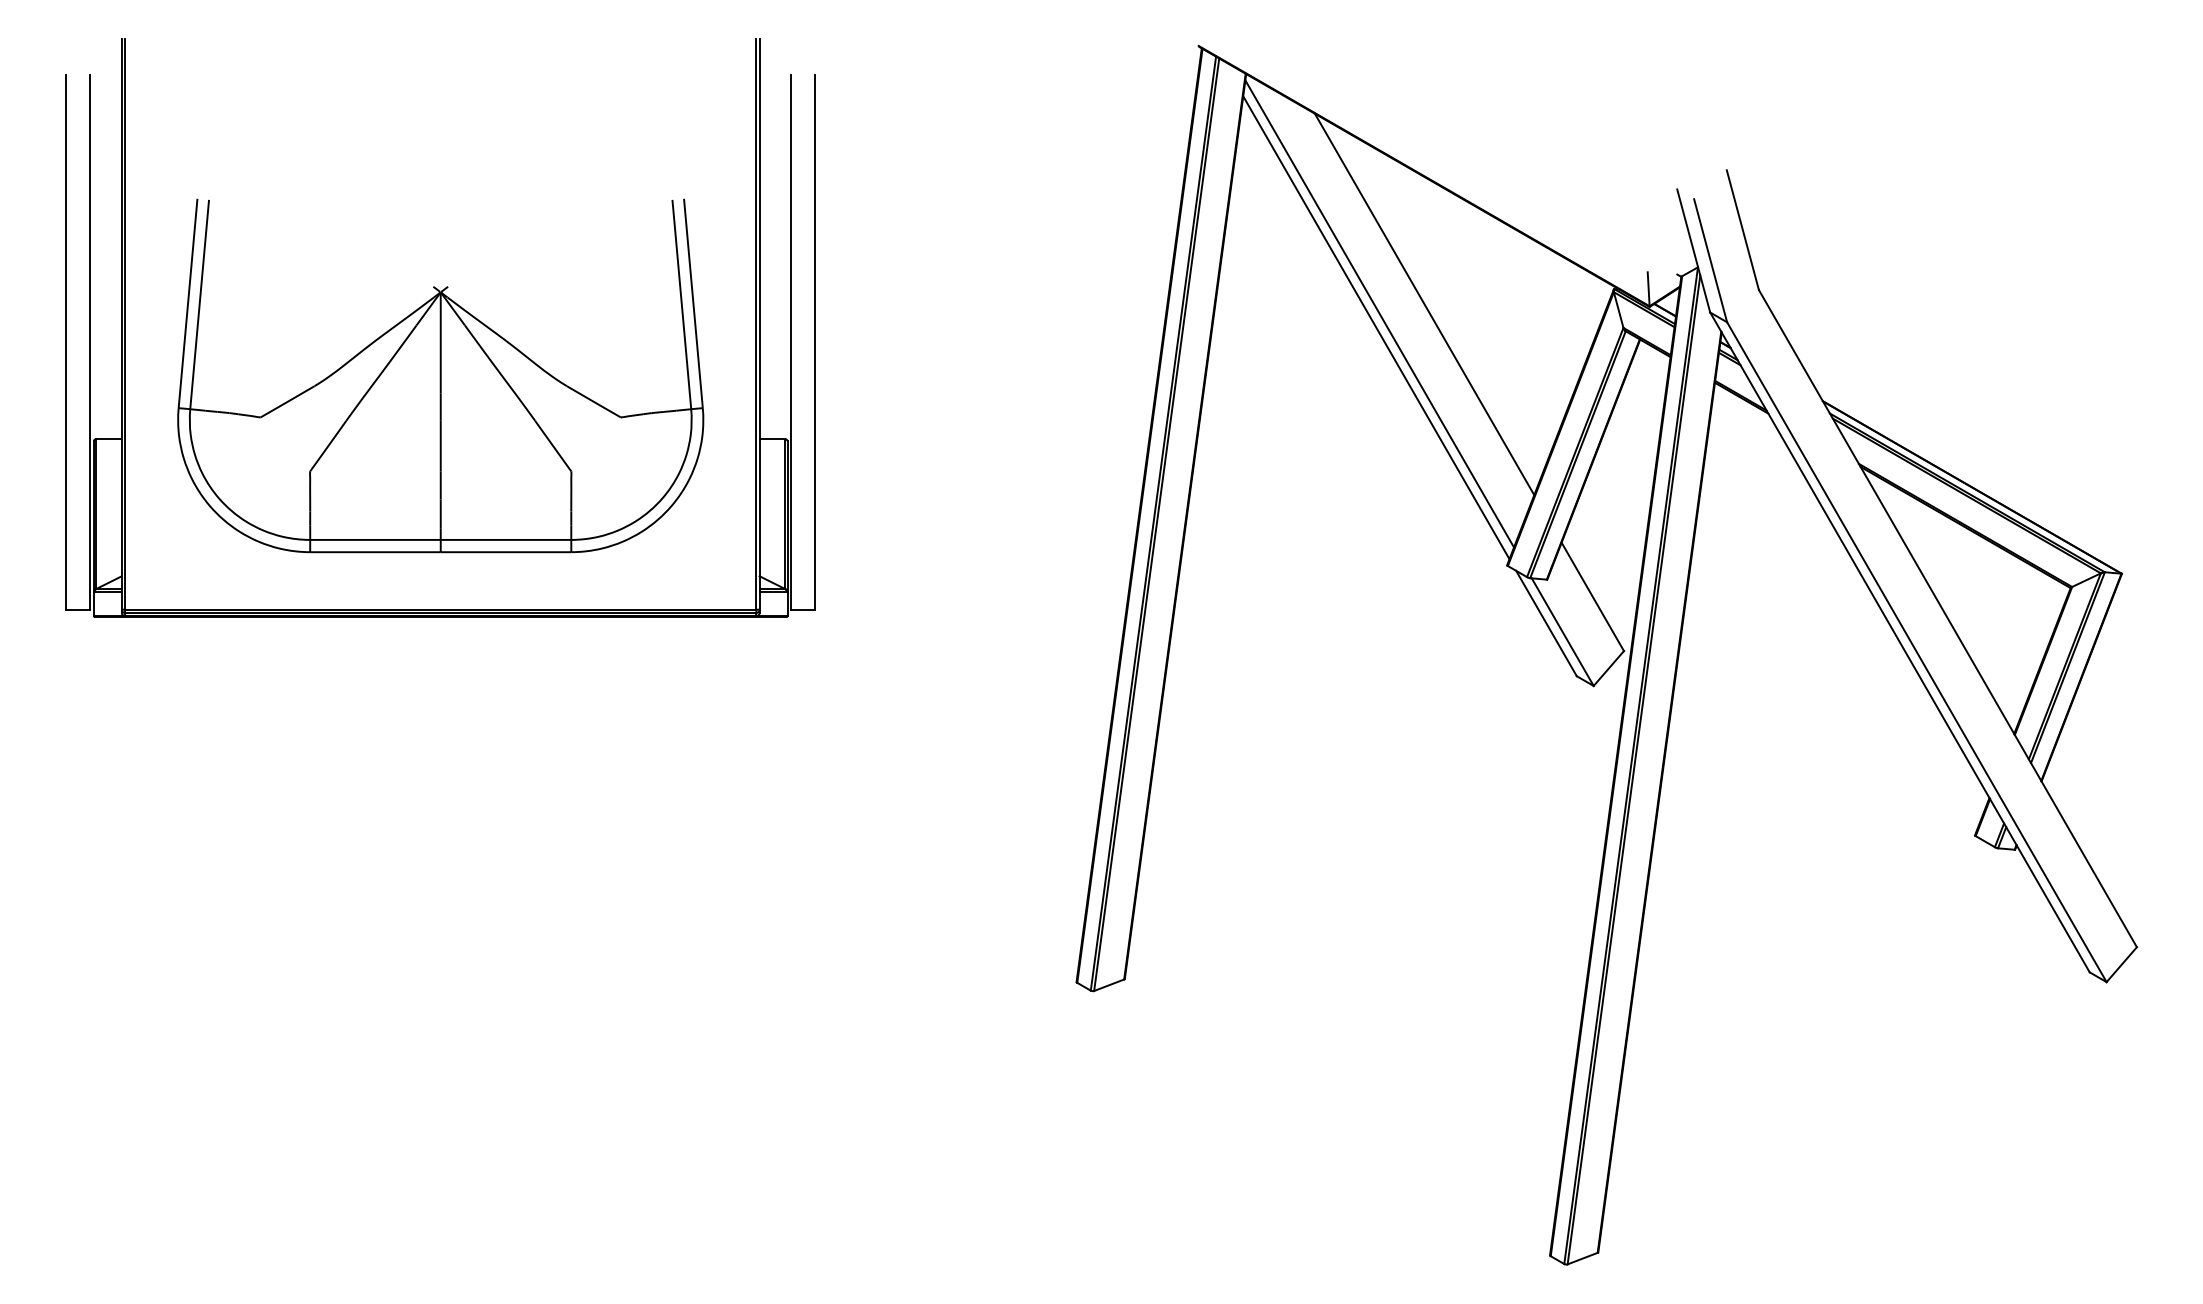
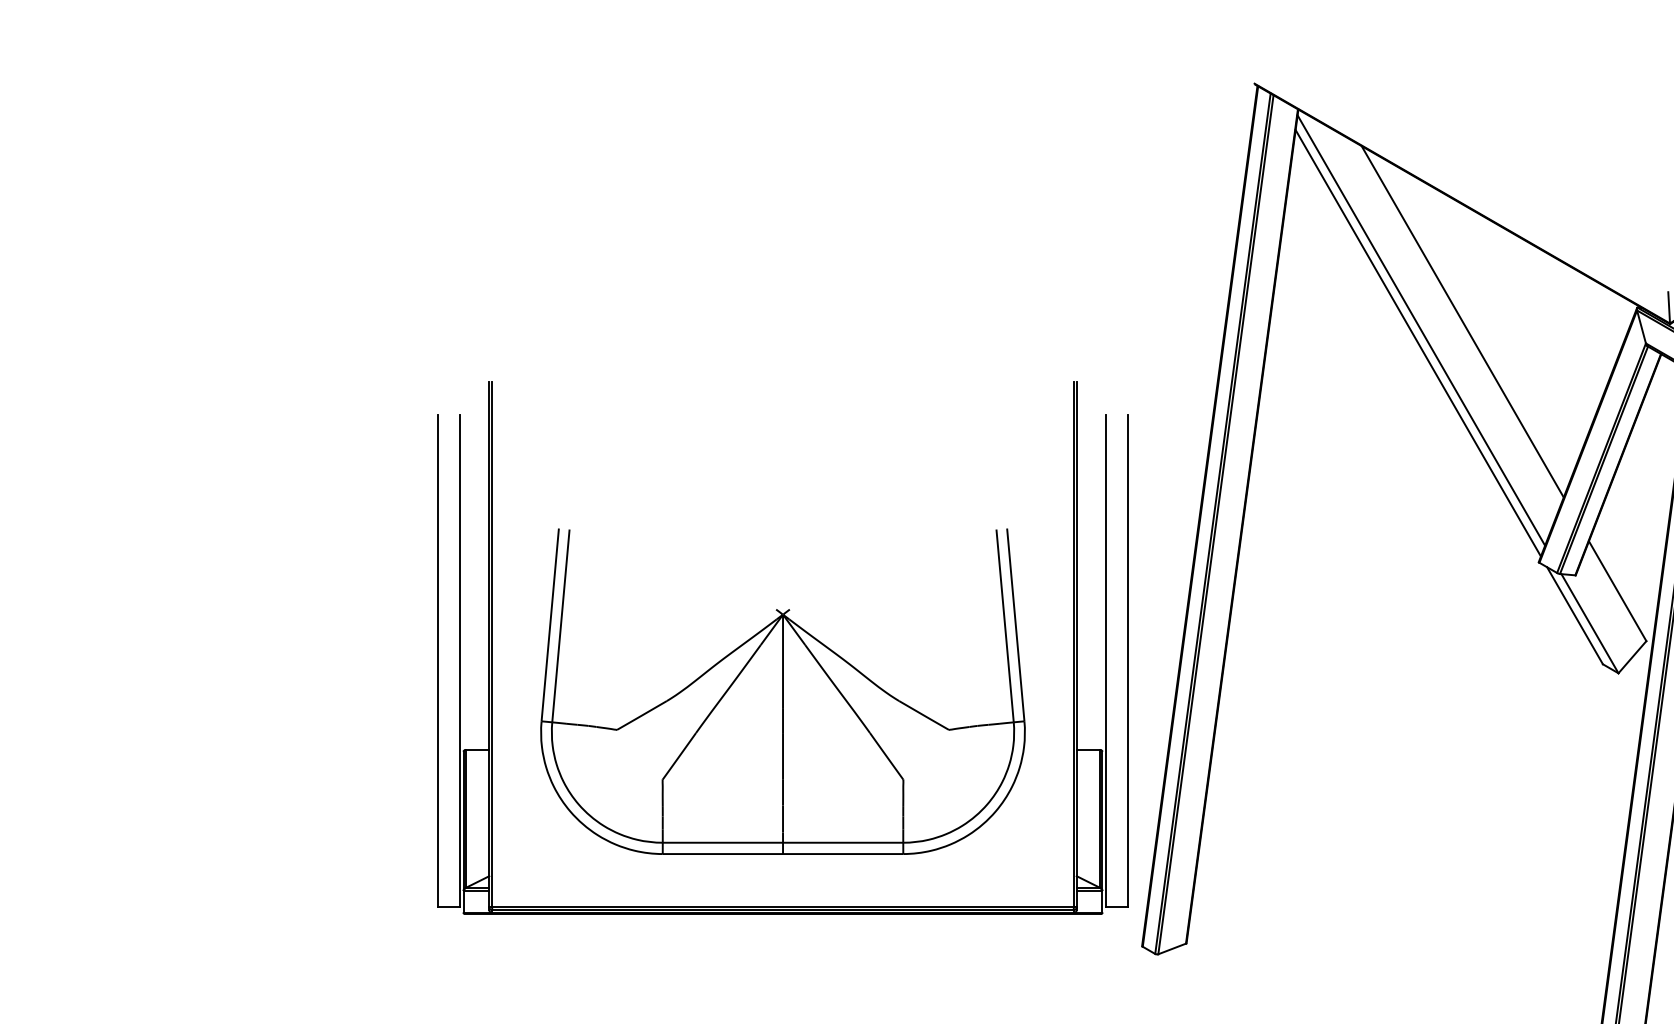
part: (440, 327) -> (782, 647), moved

